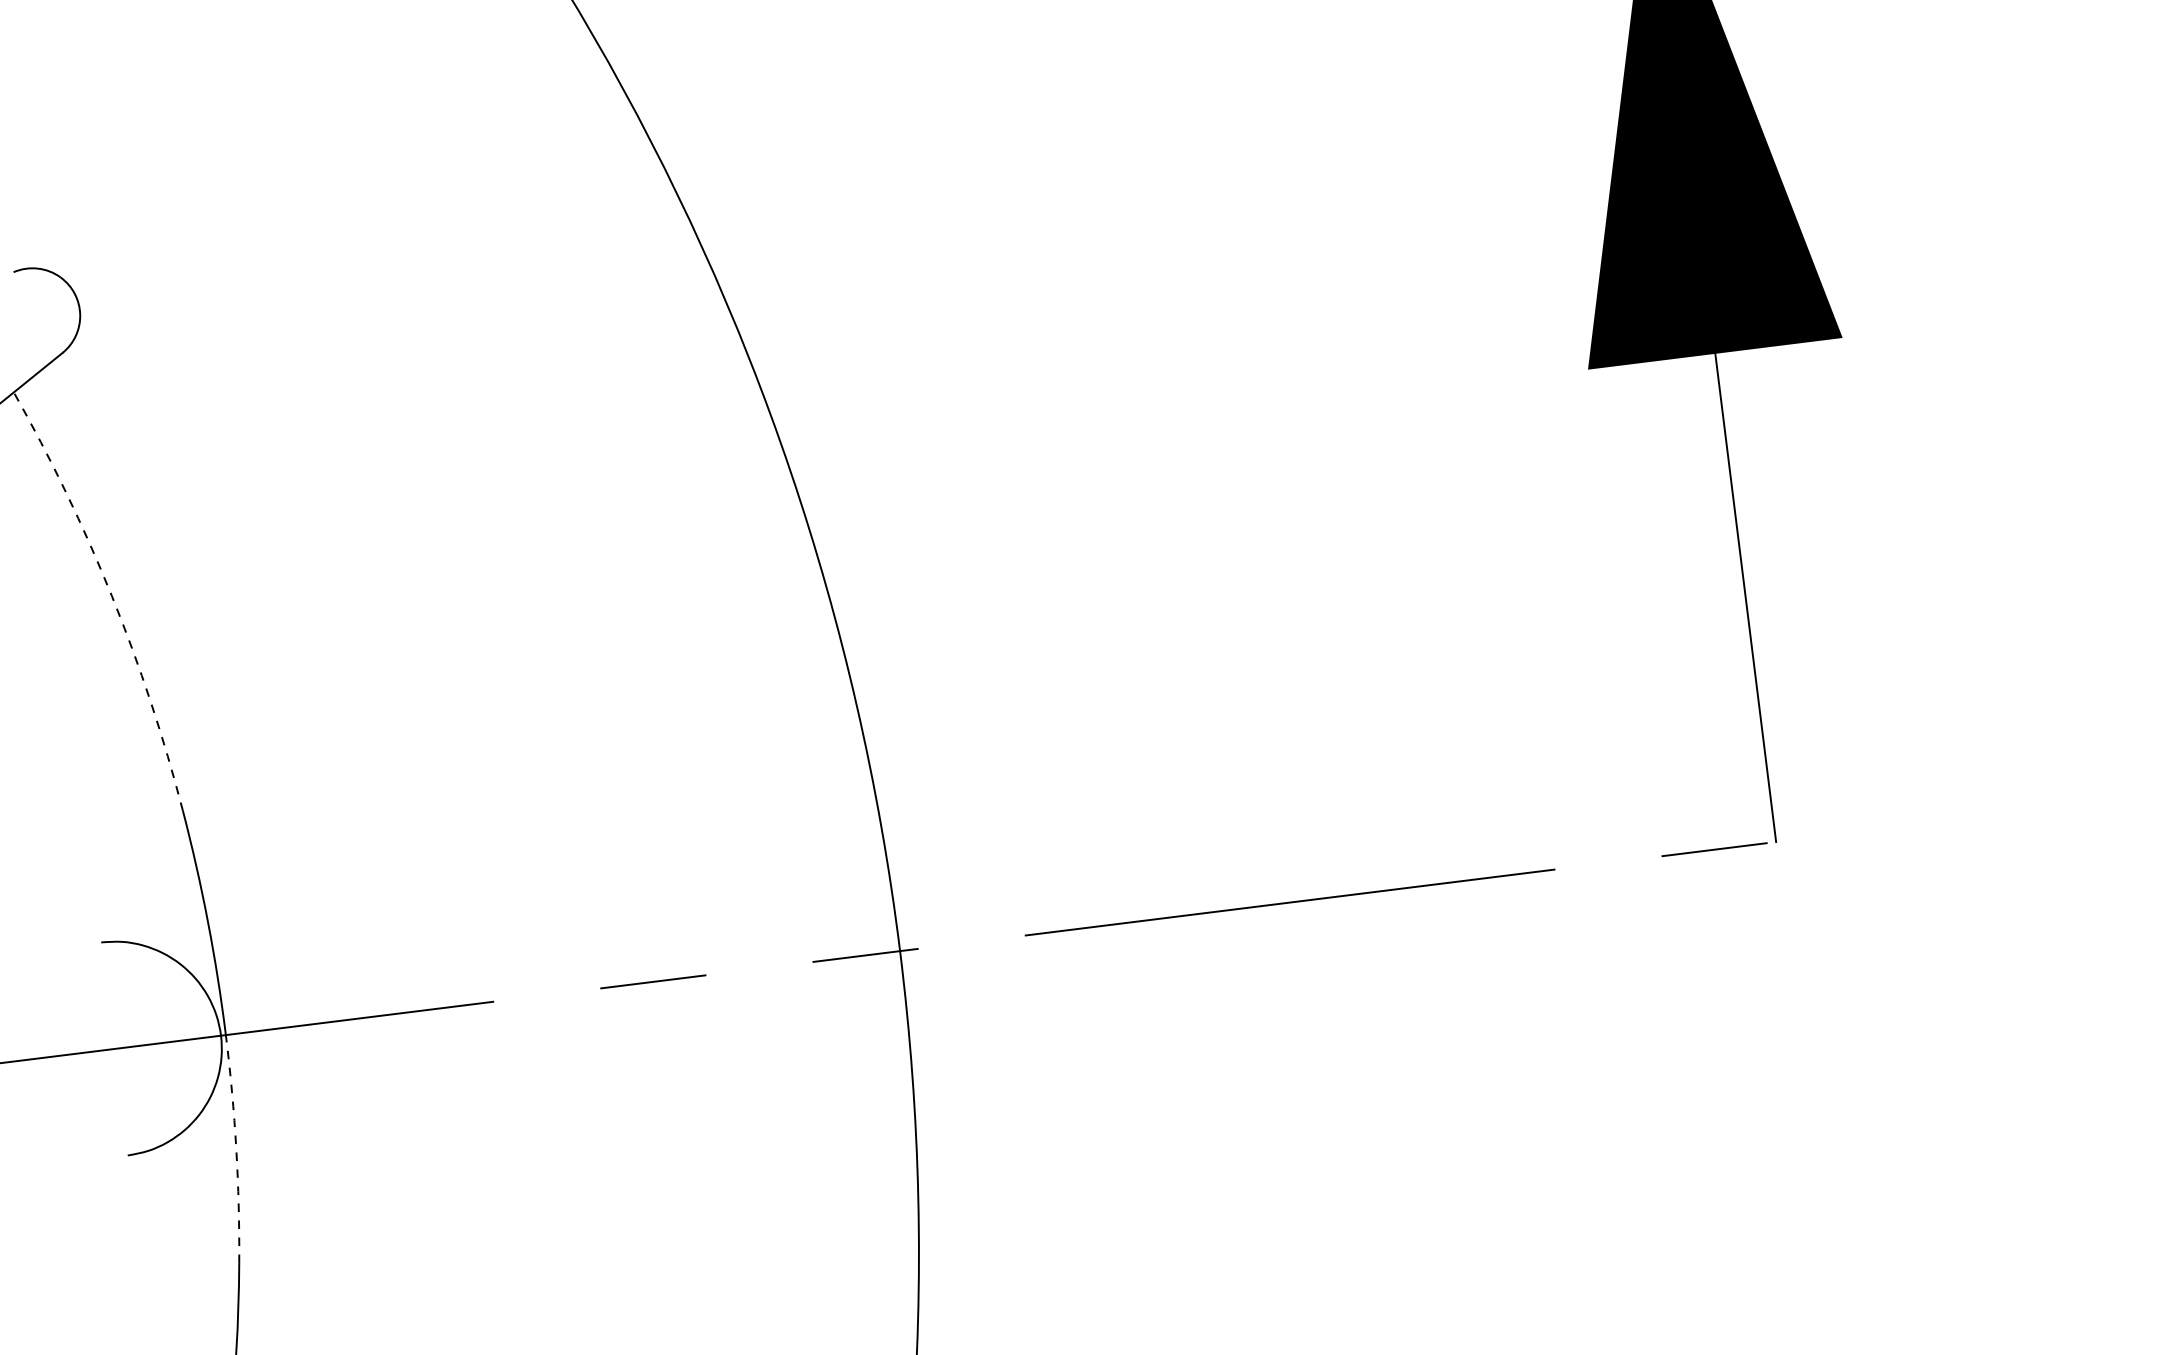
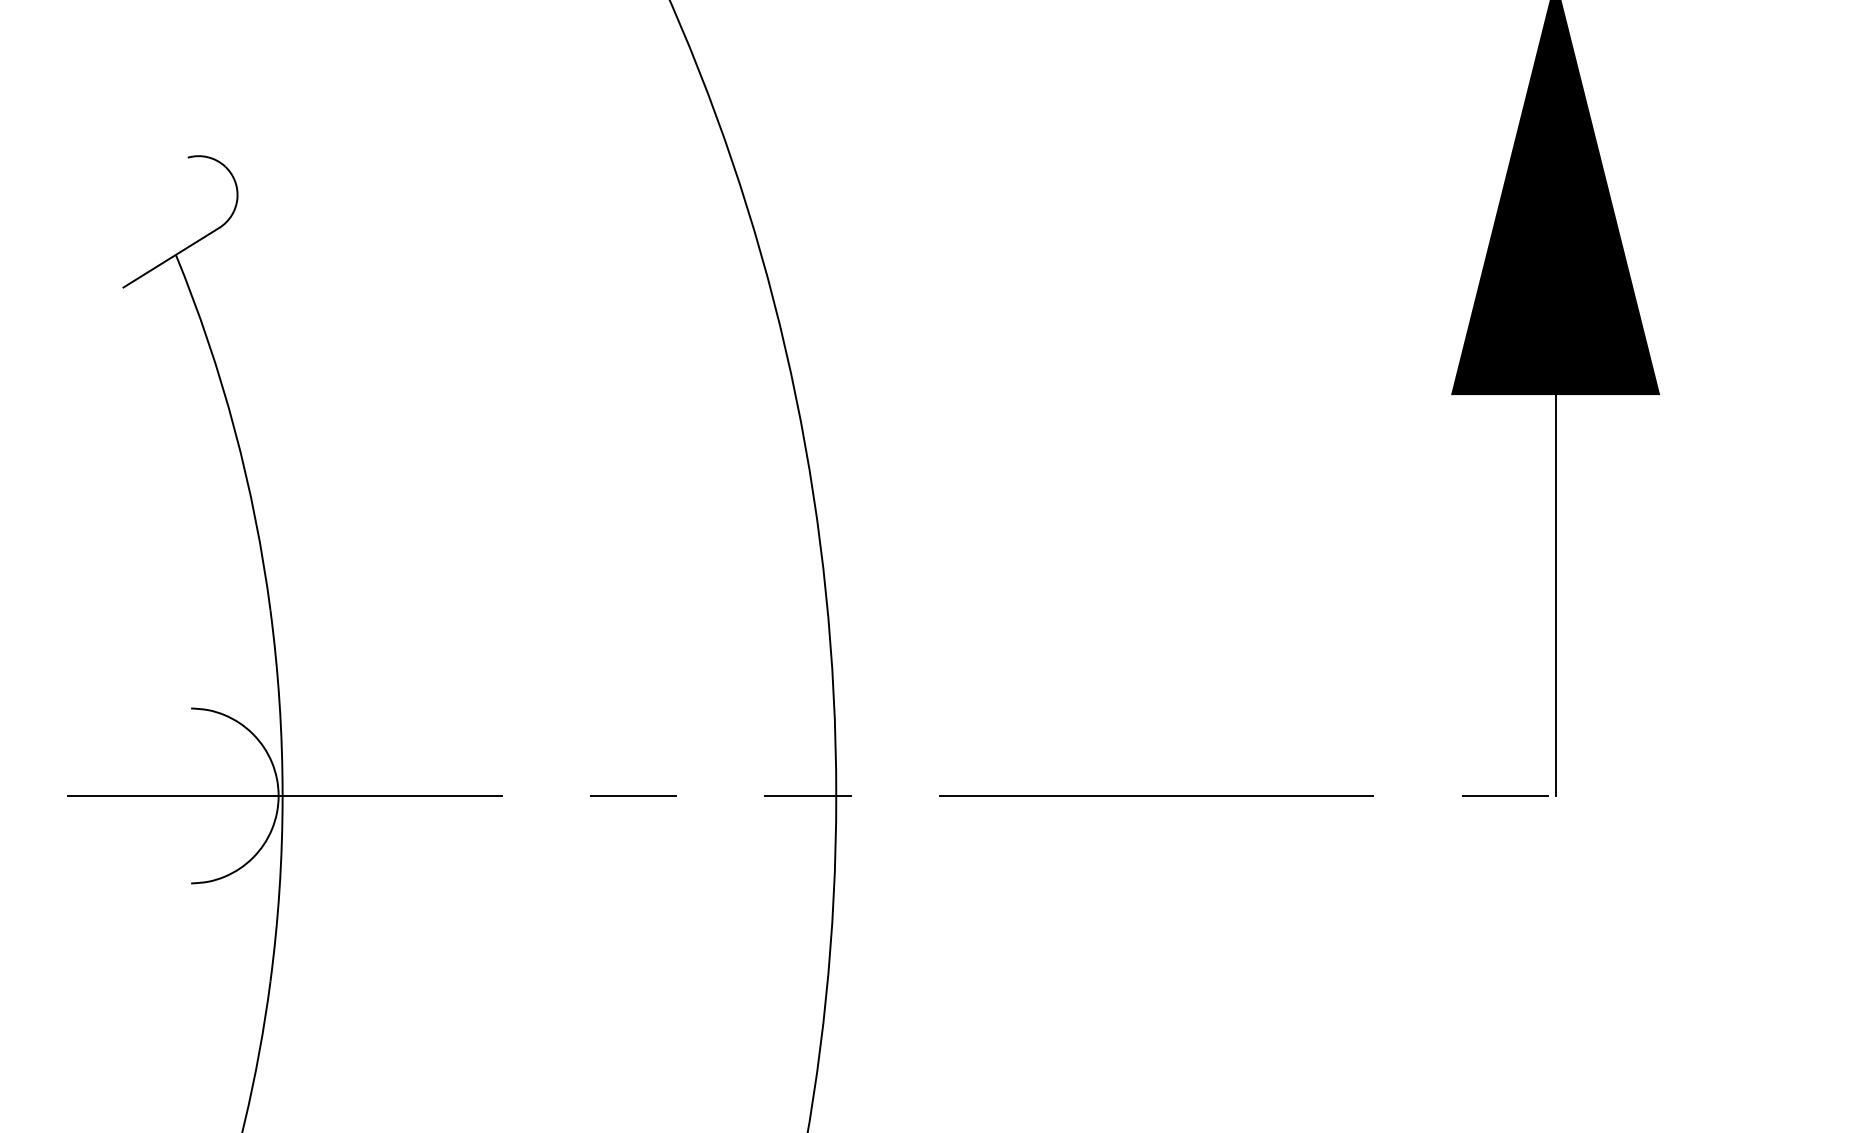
arc: (111, 596) -> (234, 429), dashed -> solid
arc: (236, 1149) -> (279, 889), dashed -> solid

